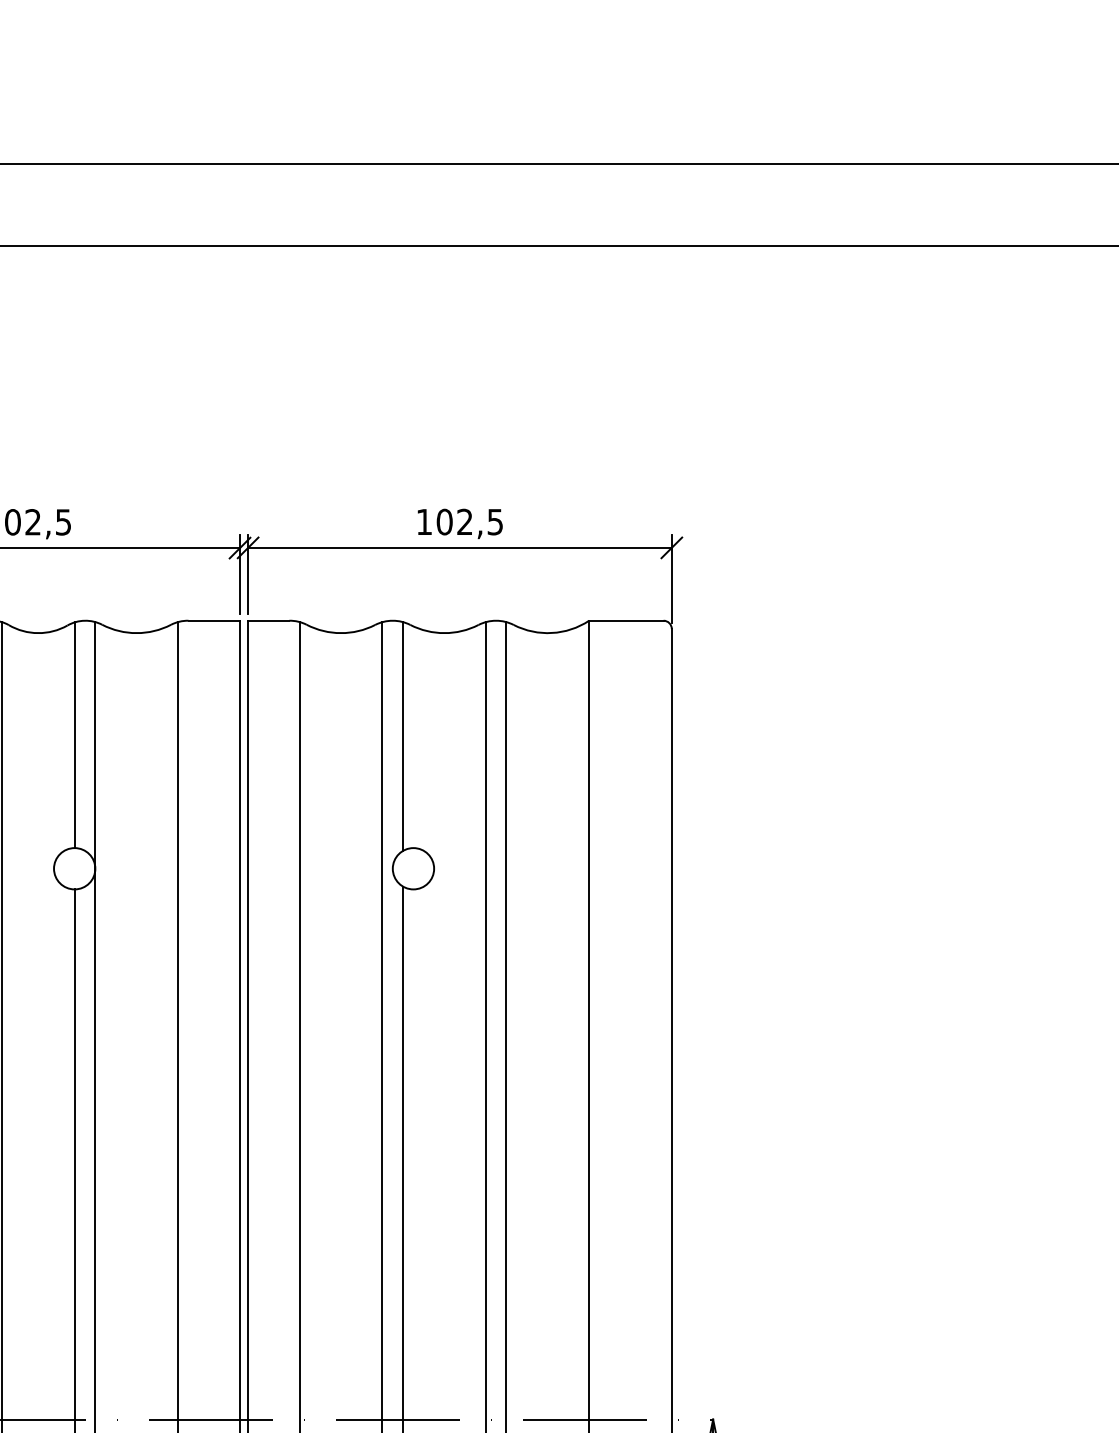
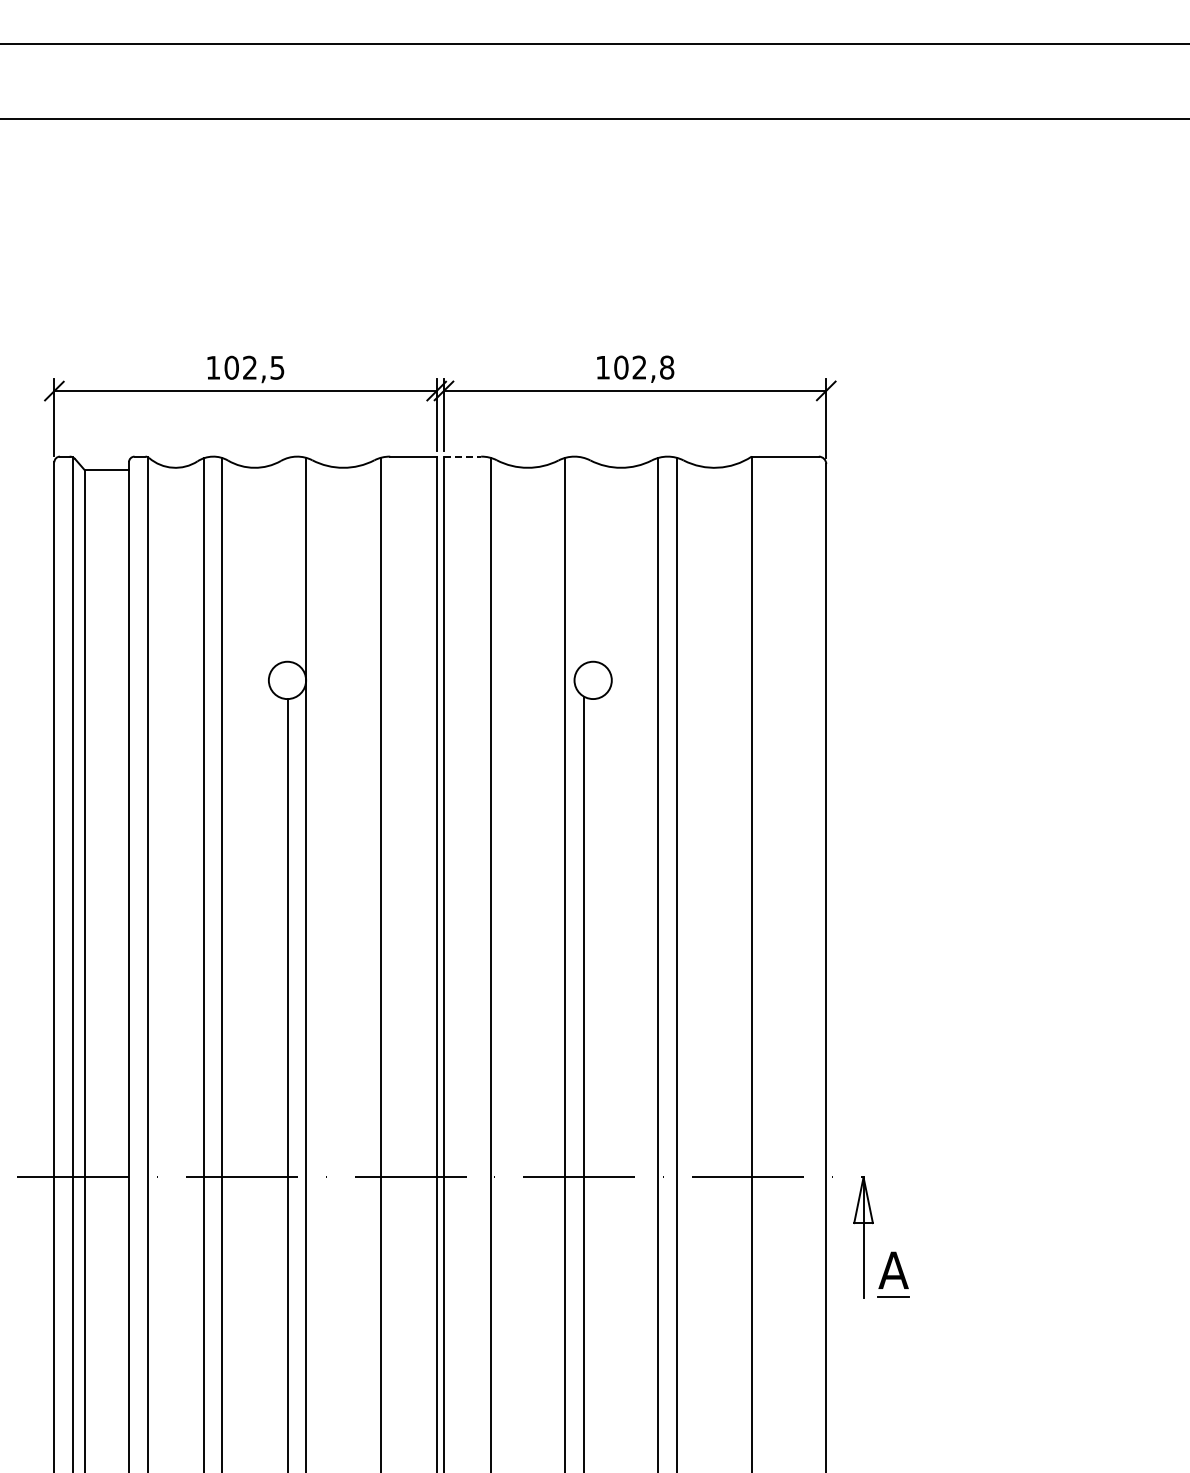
text: (495, 521) -> (667, 367), 102,5 -> 102,8
line: (268, 620) -> (462, 456), solid -> dashed
line: (74, 734) -> (287, 559), removed
line: (402, 735) -> (583, 560), removed

